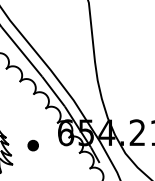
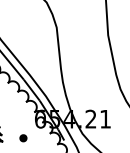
part: (33, 145) -> (23, 138), moved

